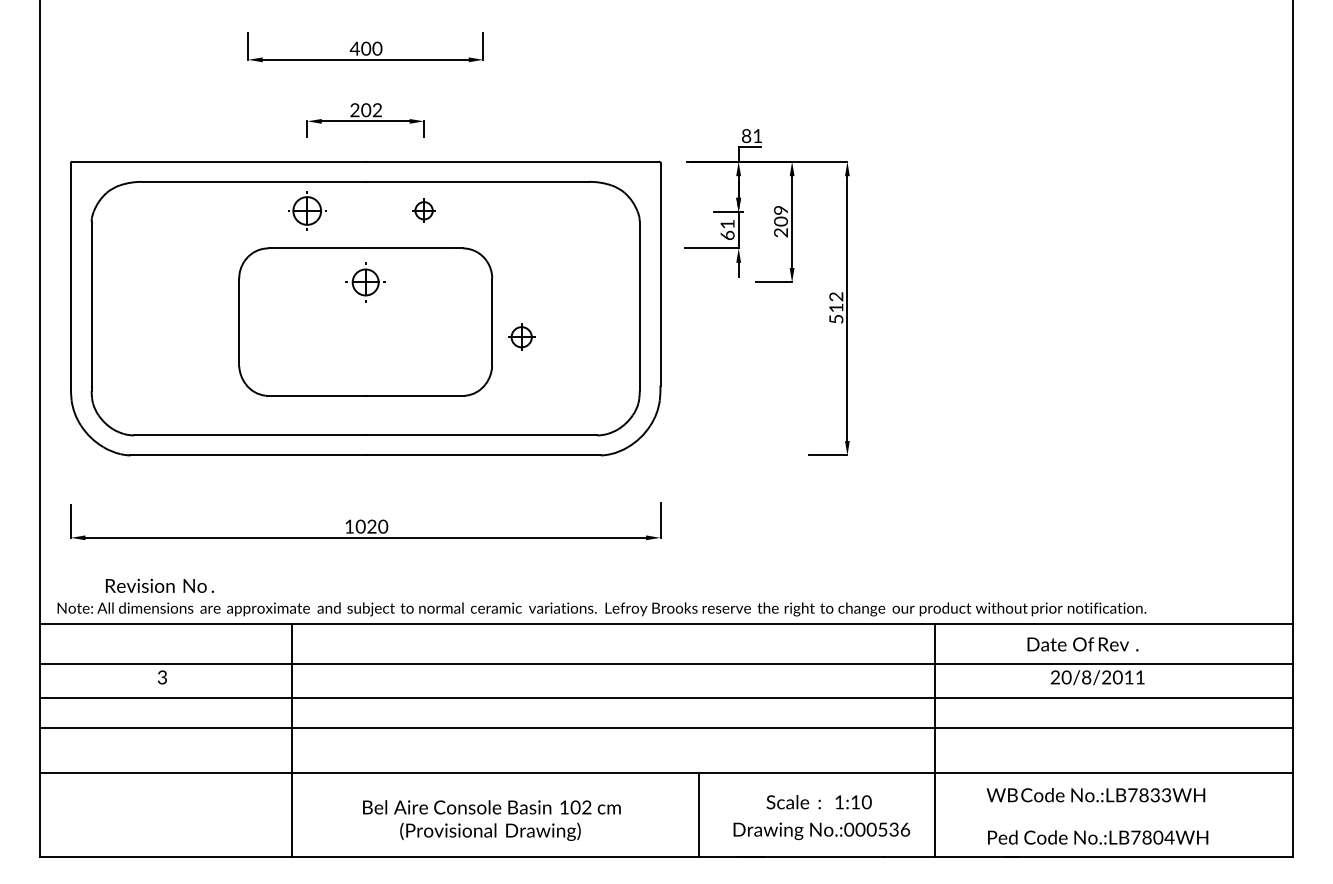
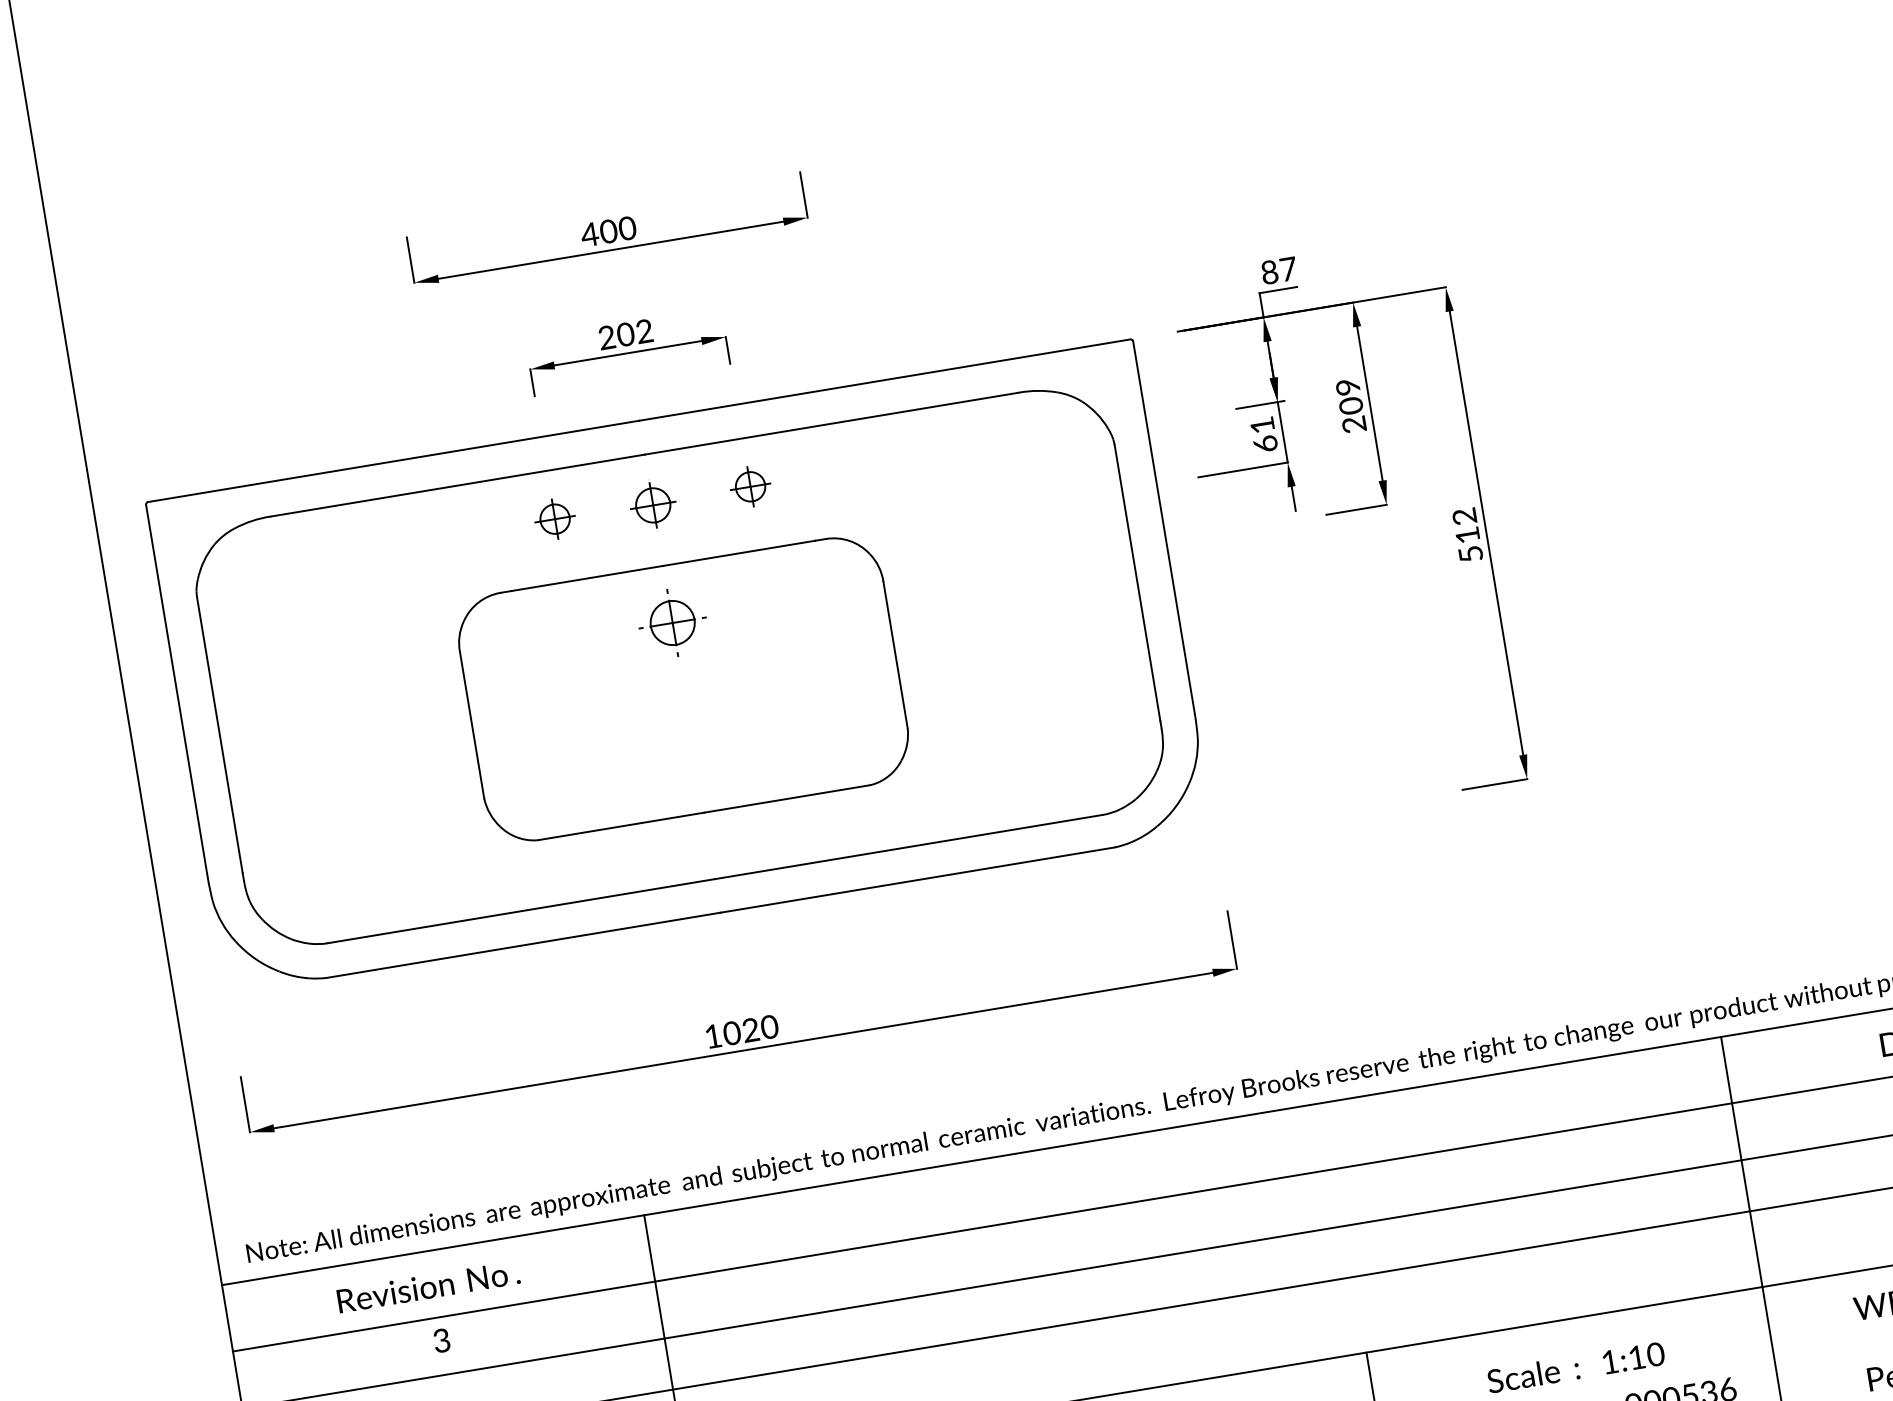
text: (757, 135) -> (1287, 268), 81 -> 87
part: (307, 210) -> (555, 518), size x0.62
part: (521, 336) -> (652, 504), moved
text: (159, 585) -> (427, 1286), moved

